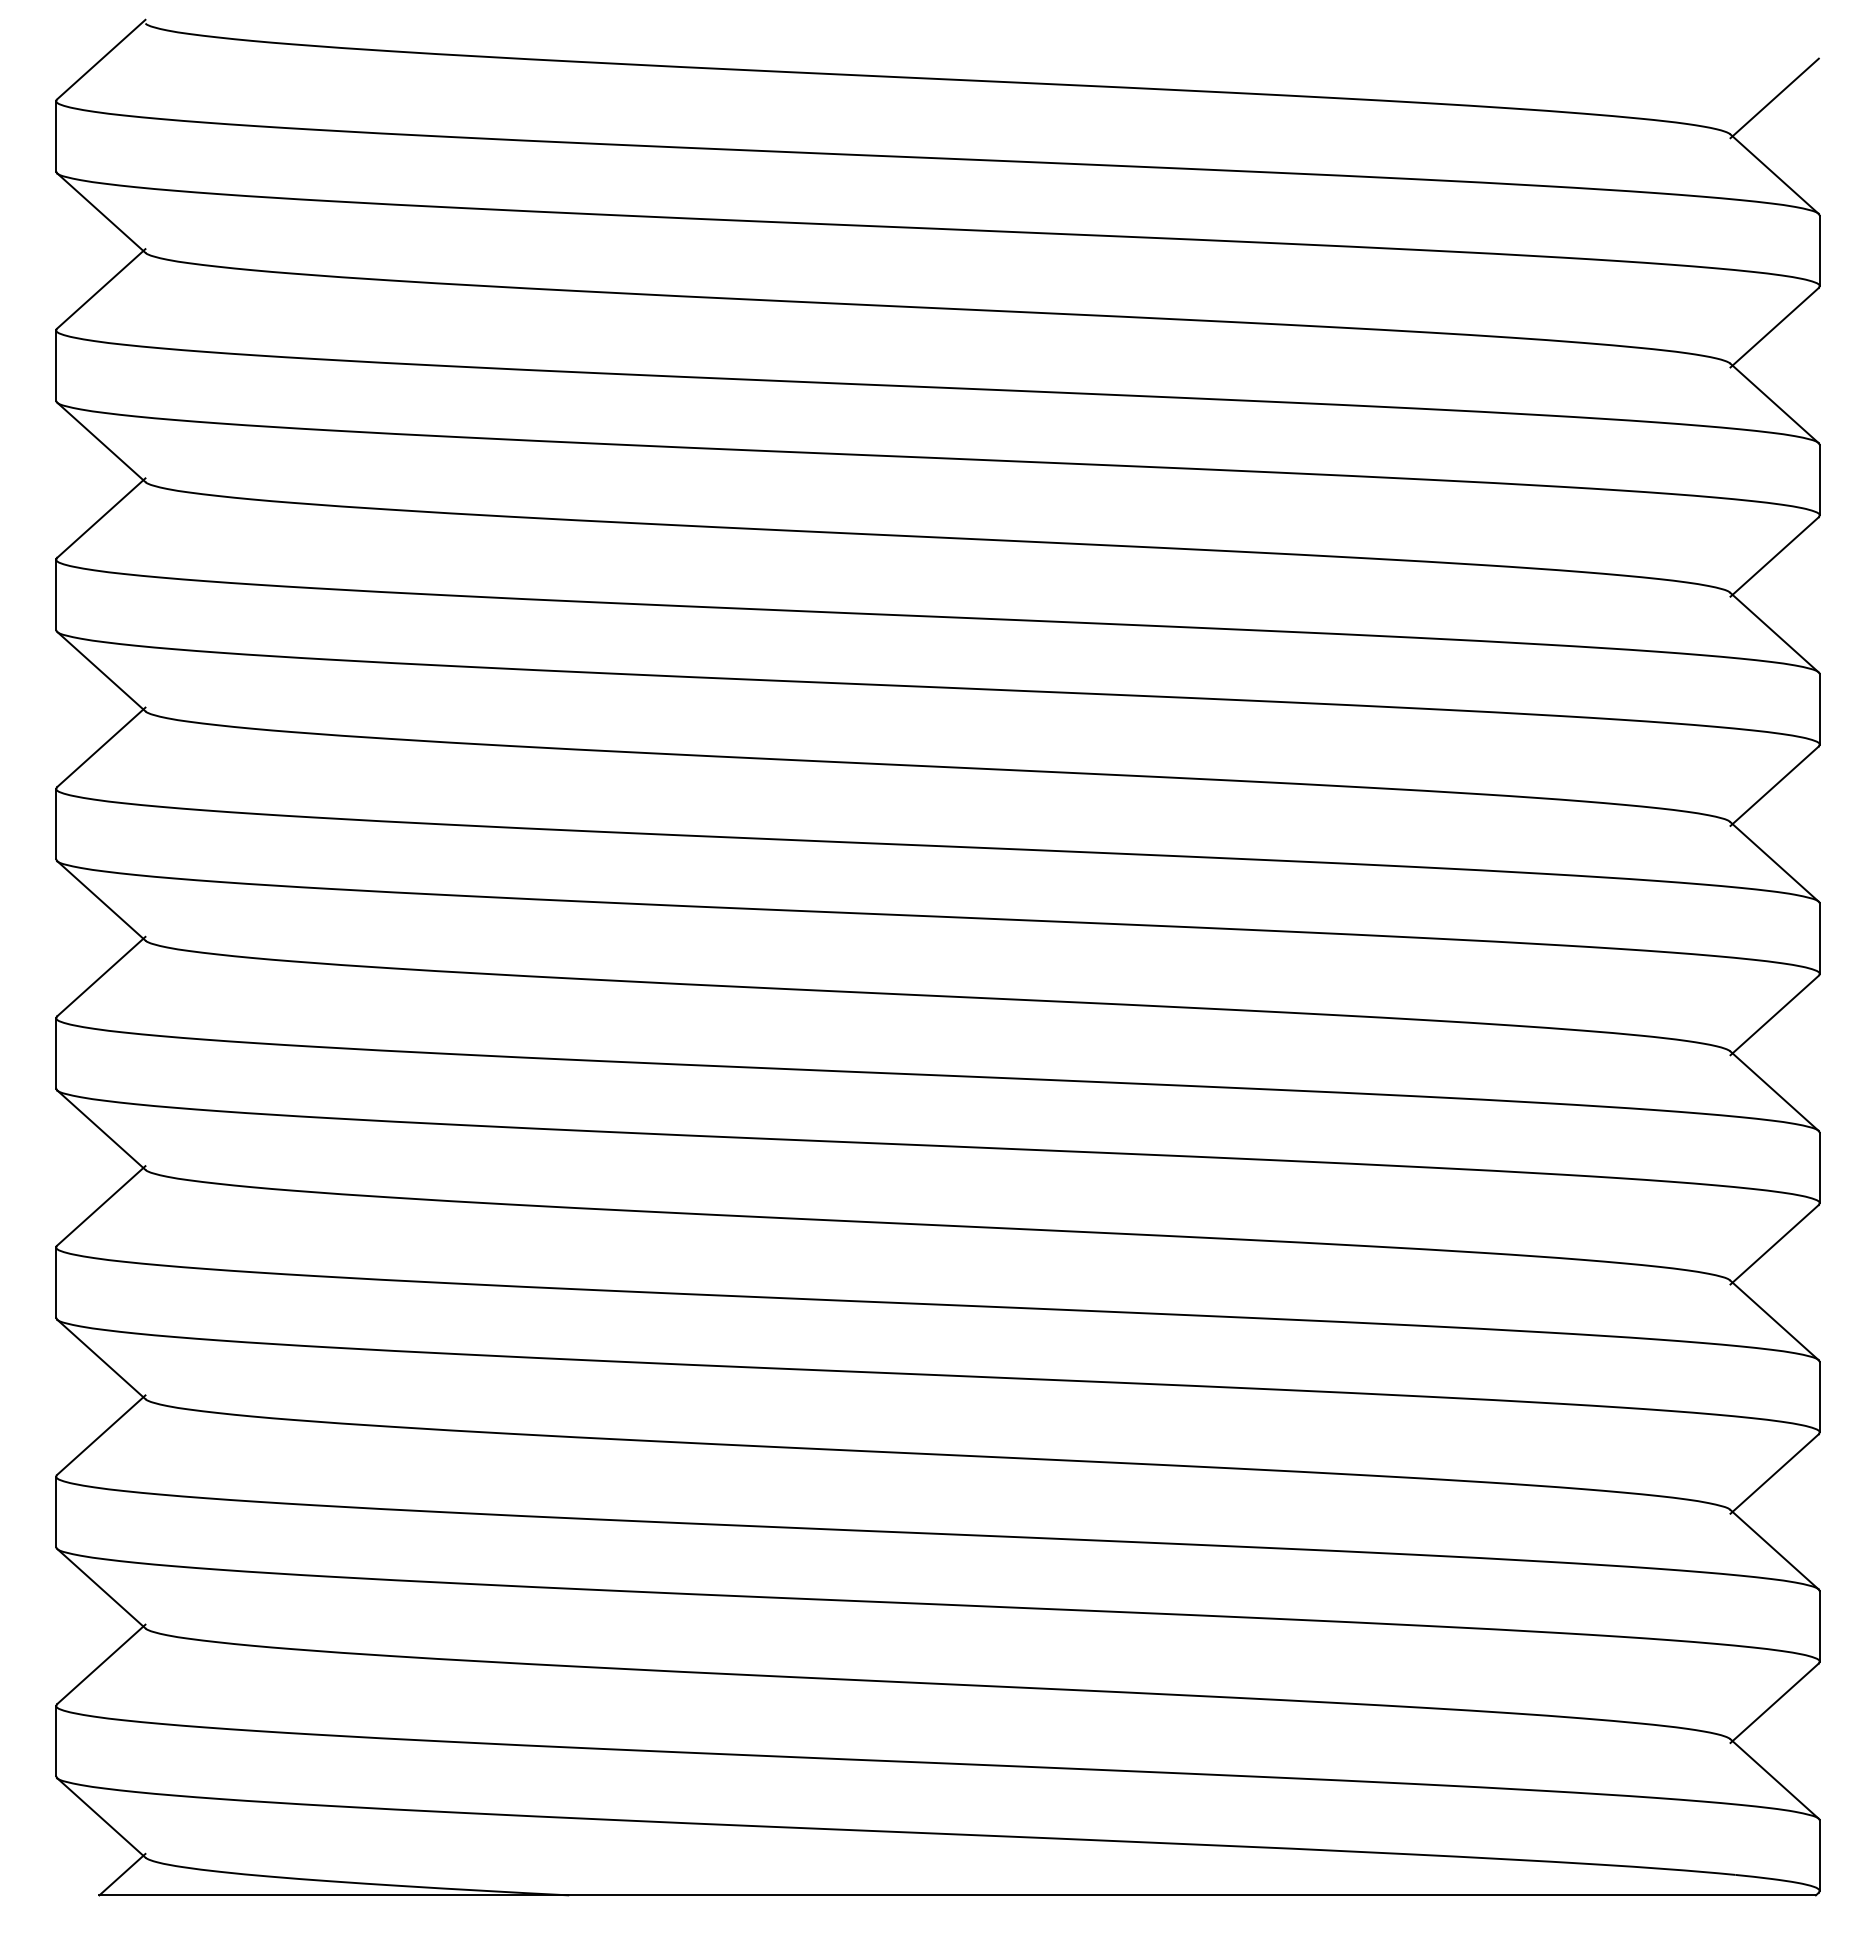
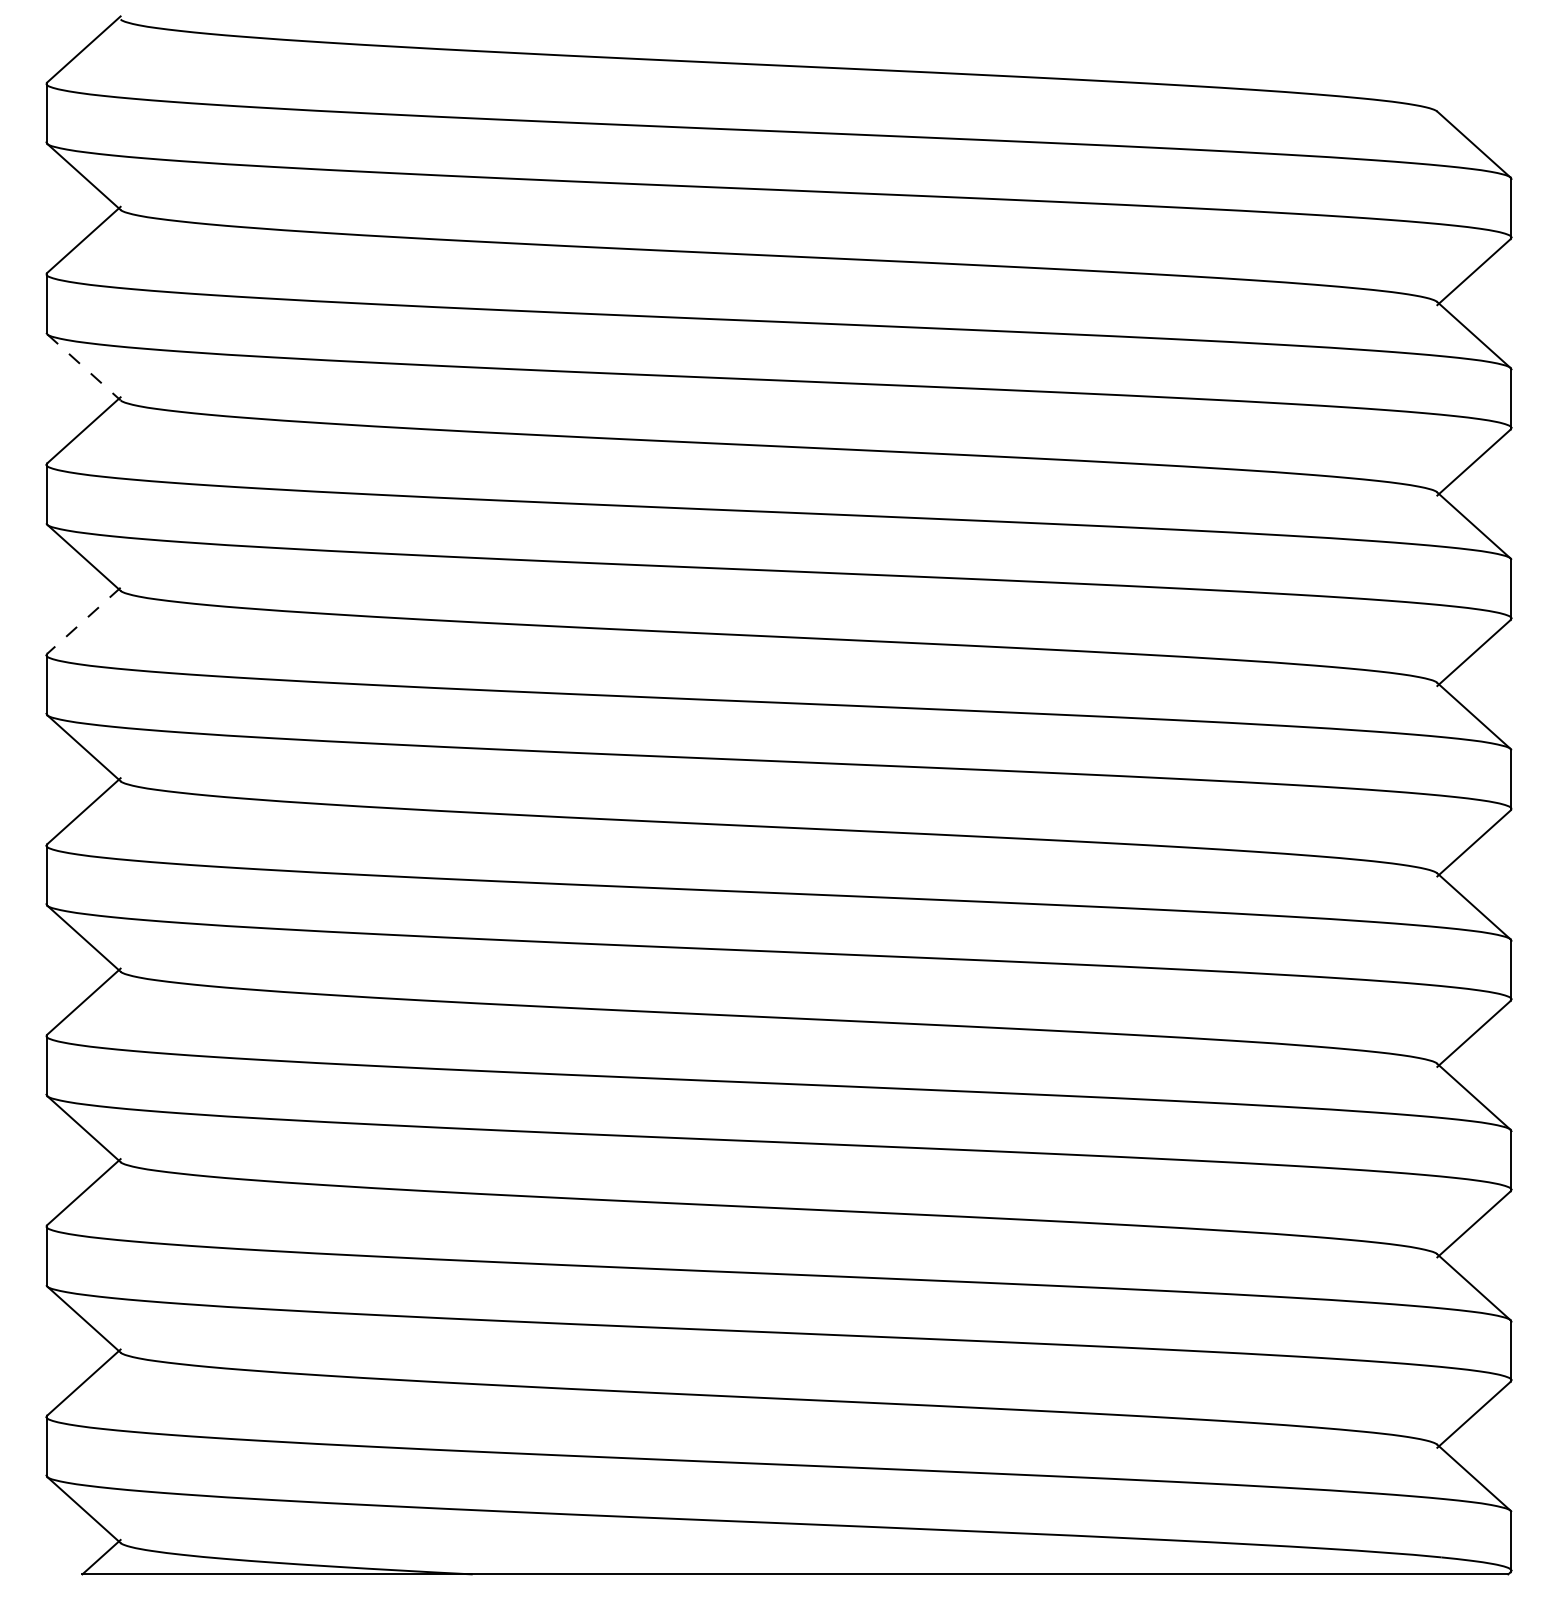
line: (1774, 98) -> (1473, 81), removed
line: (101, 442) -> (84, 367), solid -> dashed
line: (100, 747) -> (83, 620), solid -> dashed

